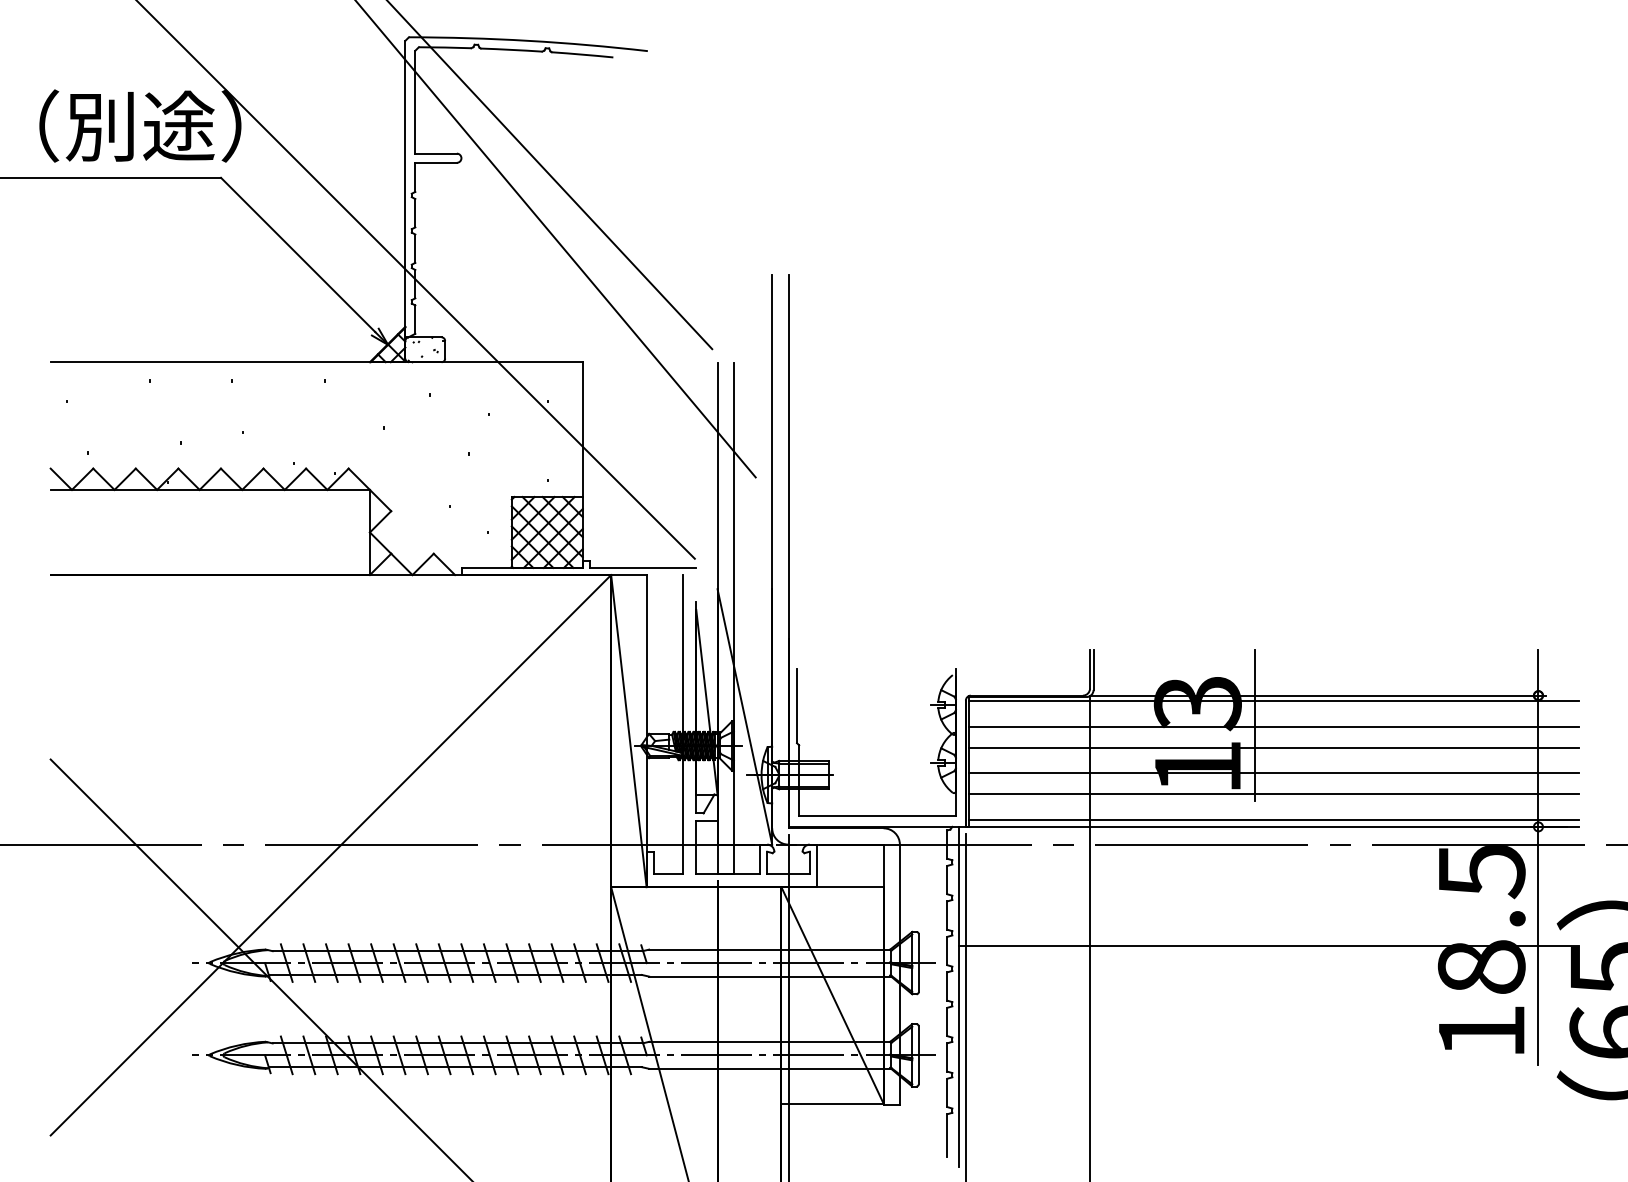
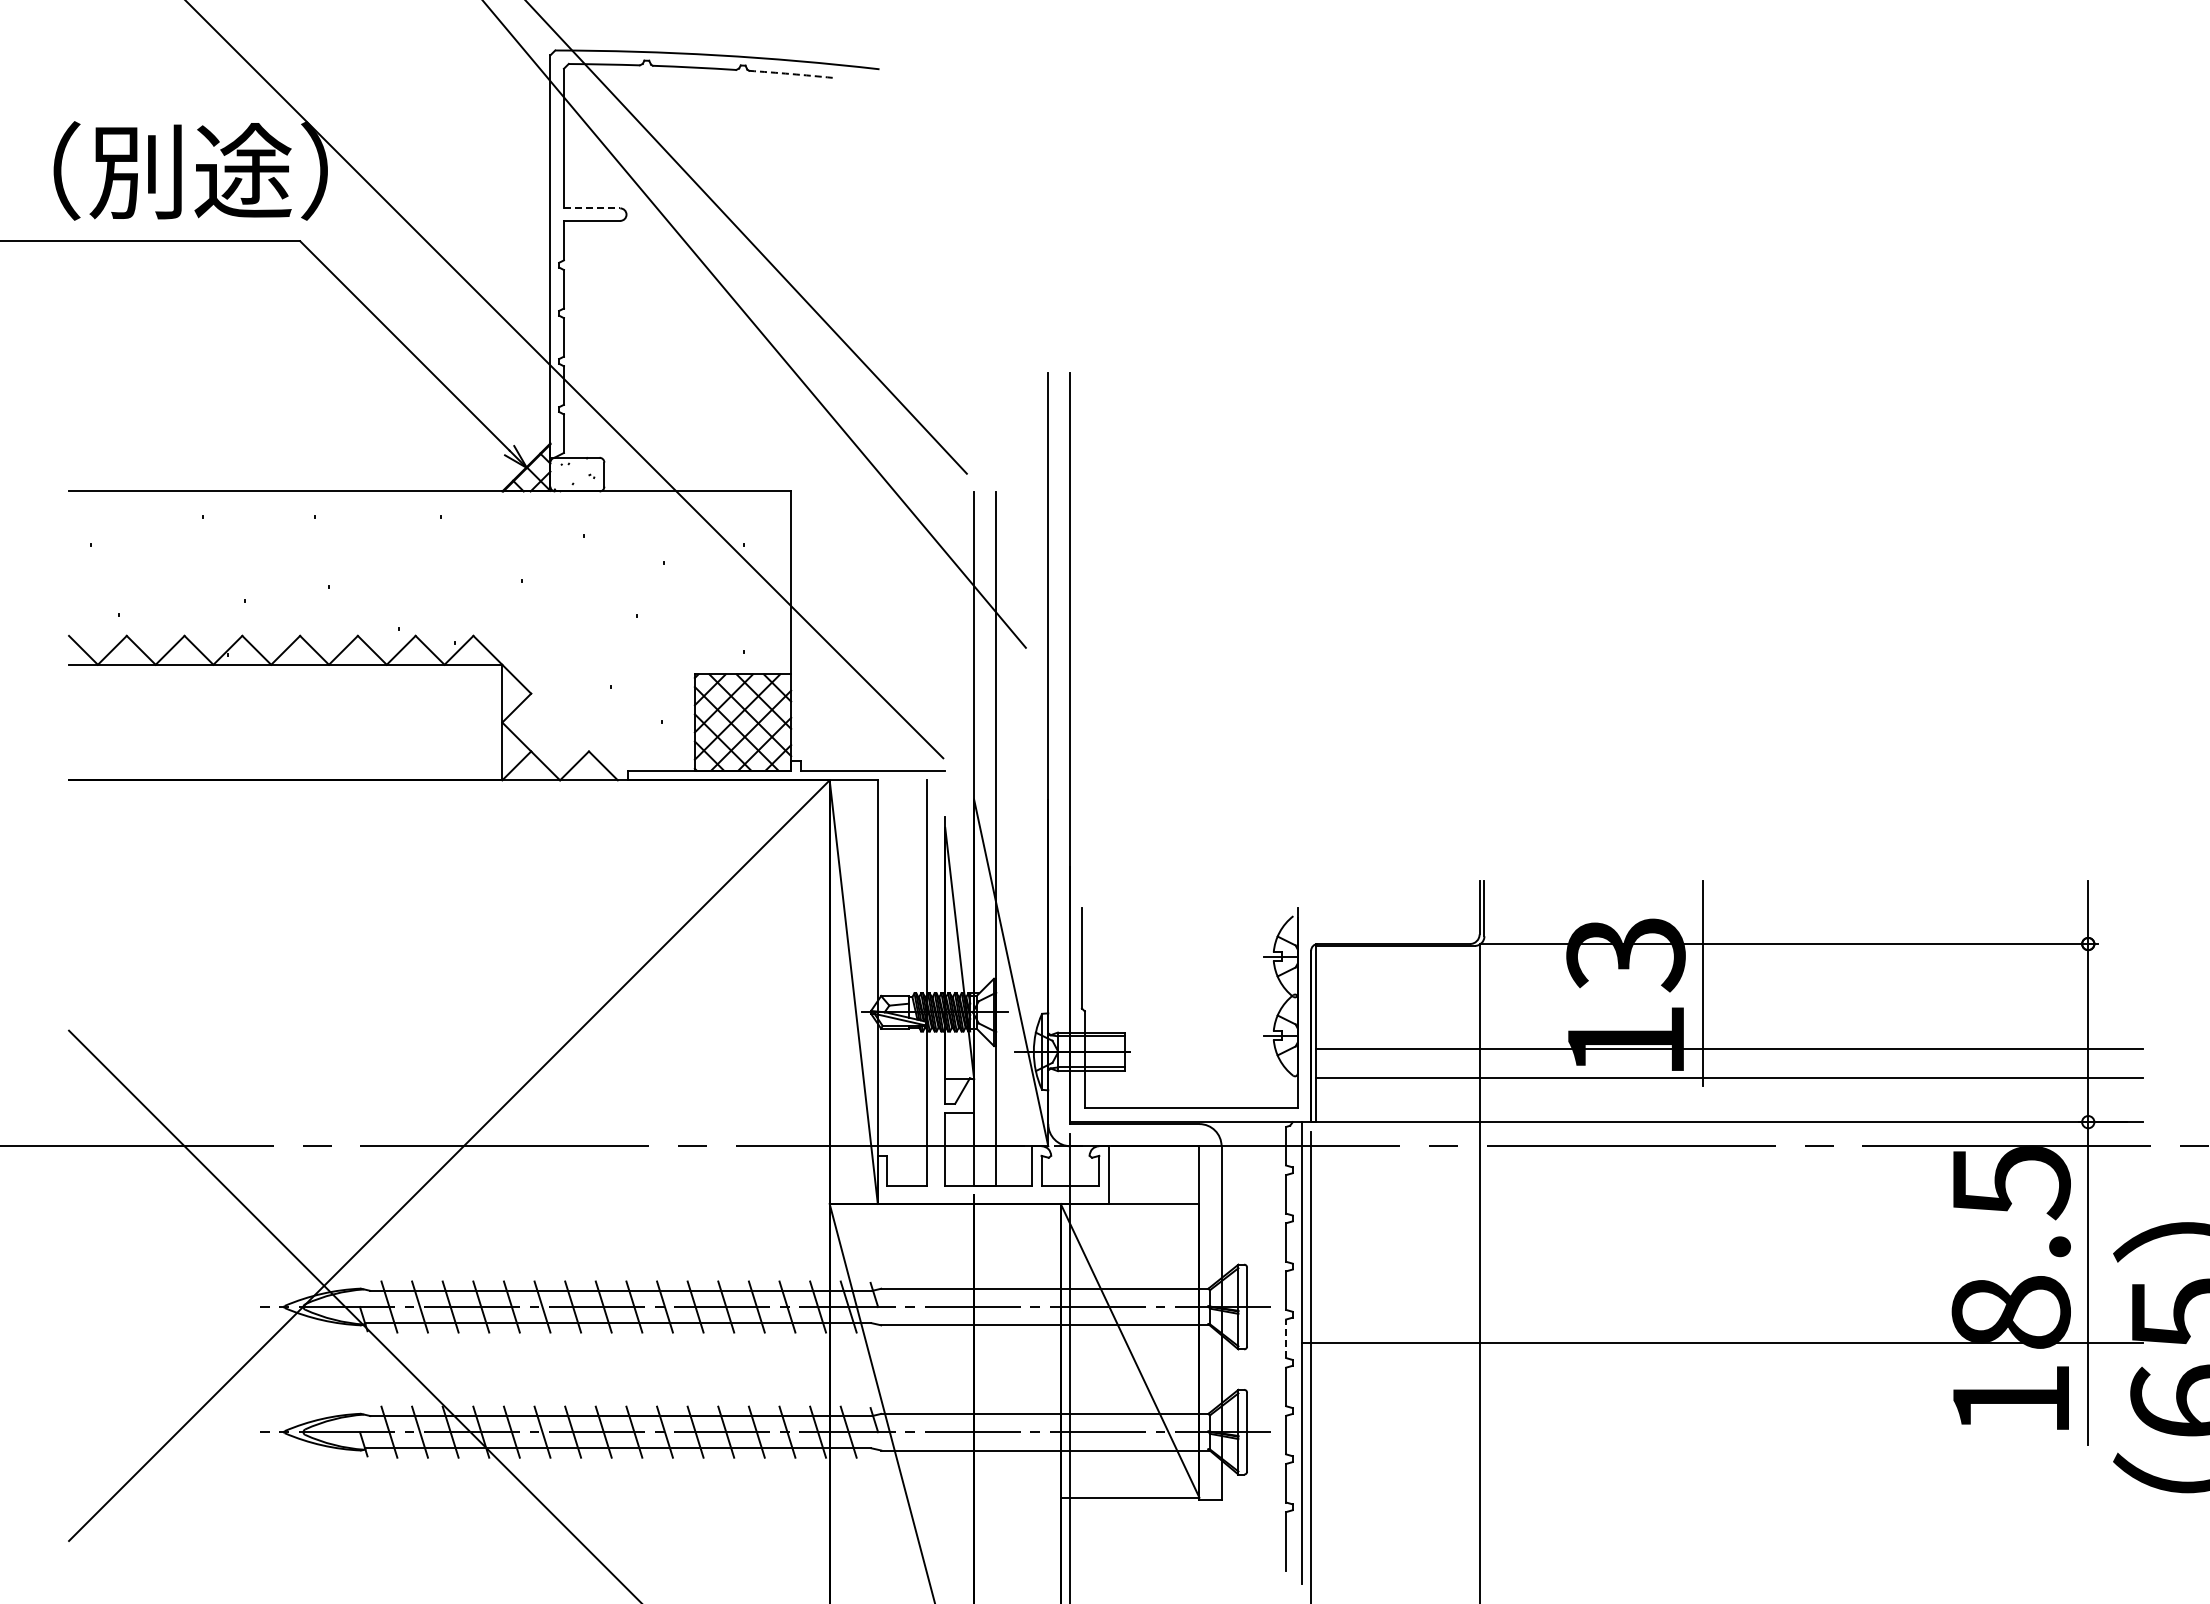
arc: (582, 54) -> (790, 74), solid -> dashed
line: (436, 153) -> (592, 208), solid -> dashed
line: (1274, 701) -> (1729, 951), removed
line: (1274, 726) -> (1729, 986), removed
line: (1274, 748) -> (1729, 1015), removed
line: (1274, 819) -> (1729, 1112), removed
line: (1268, 946) -> (1722, 1343), moved
line: (947, 986) -> (1286, 1338), solid -> dashed

